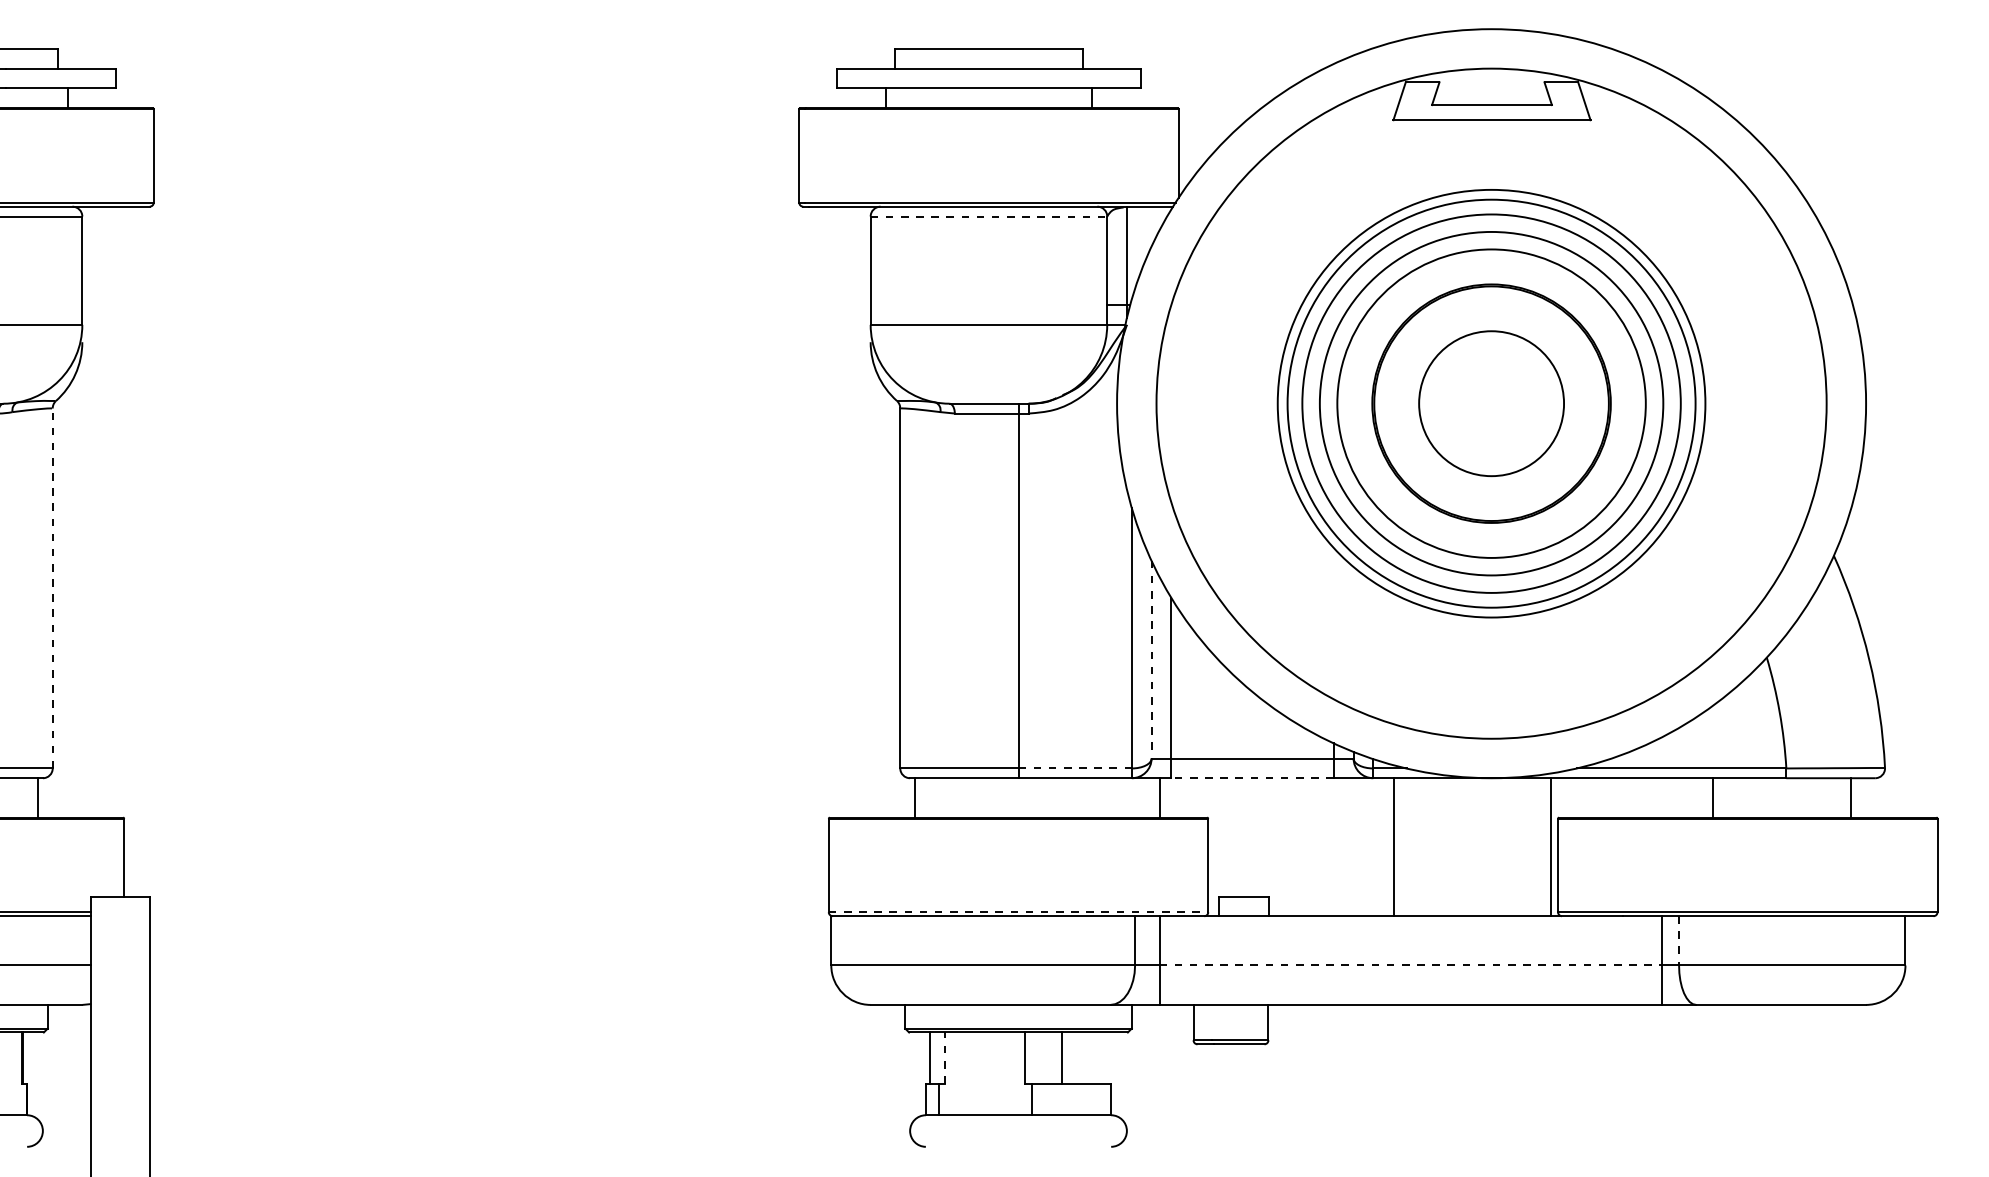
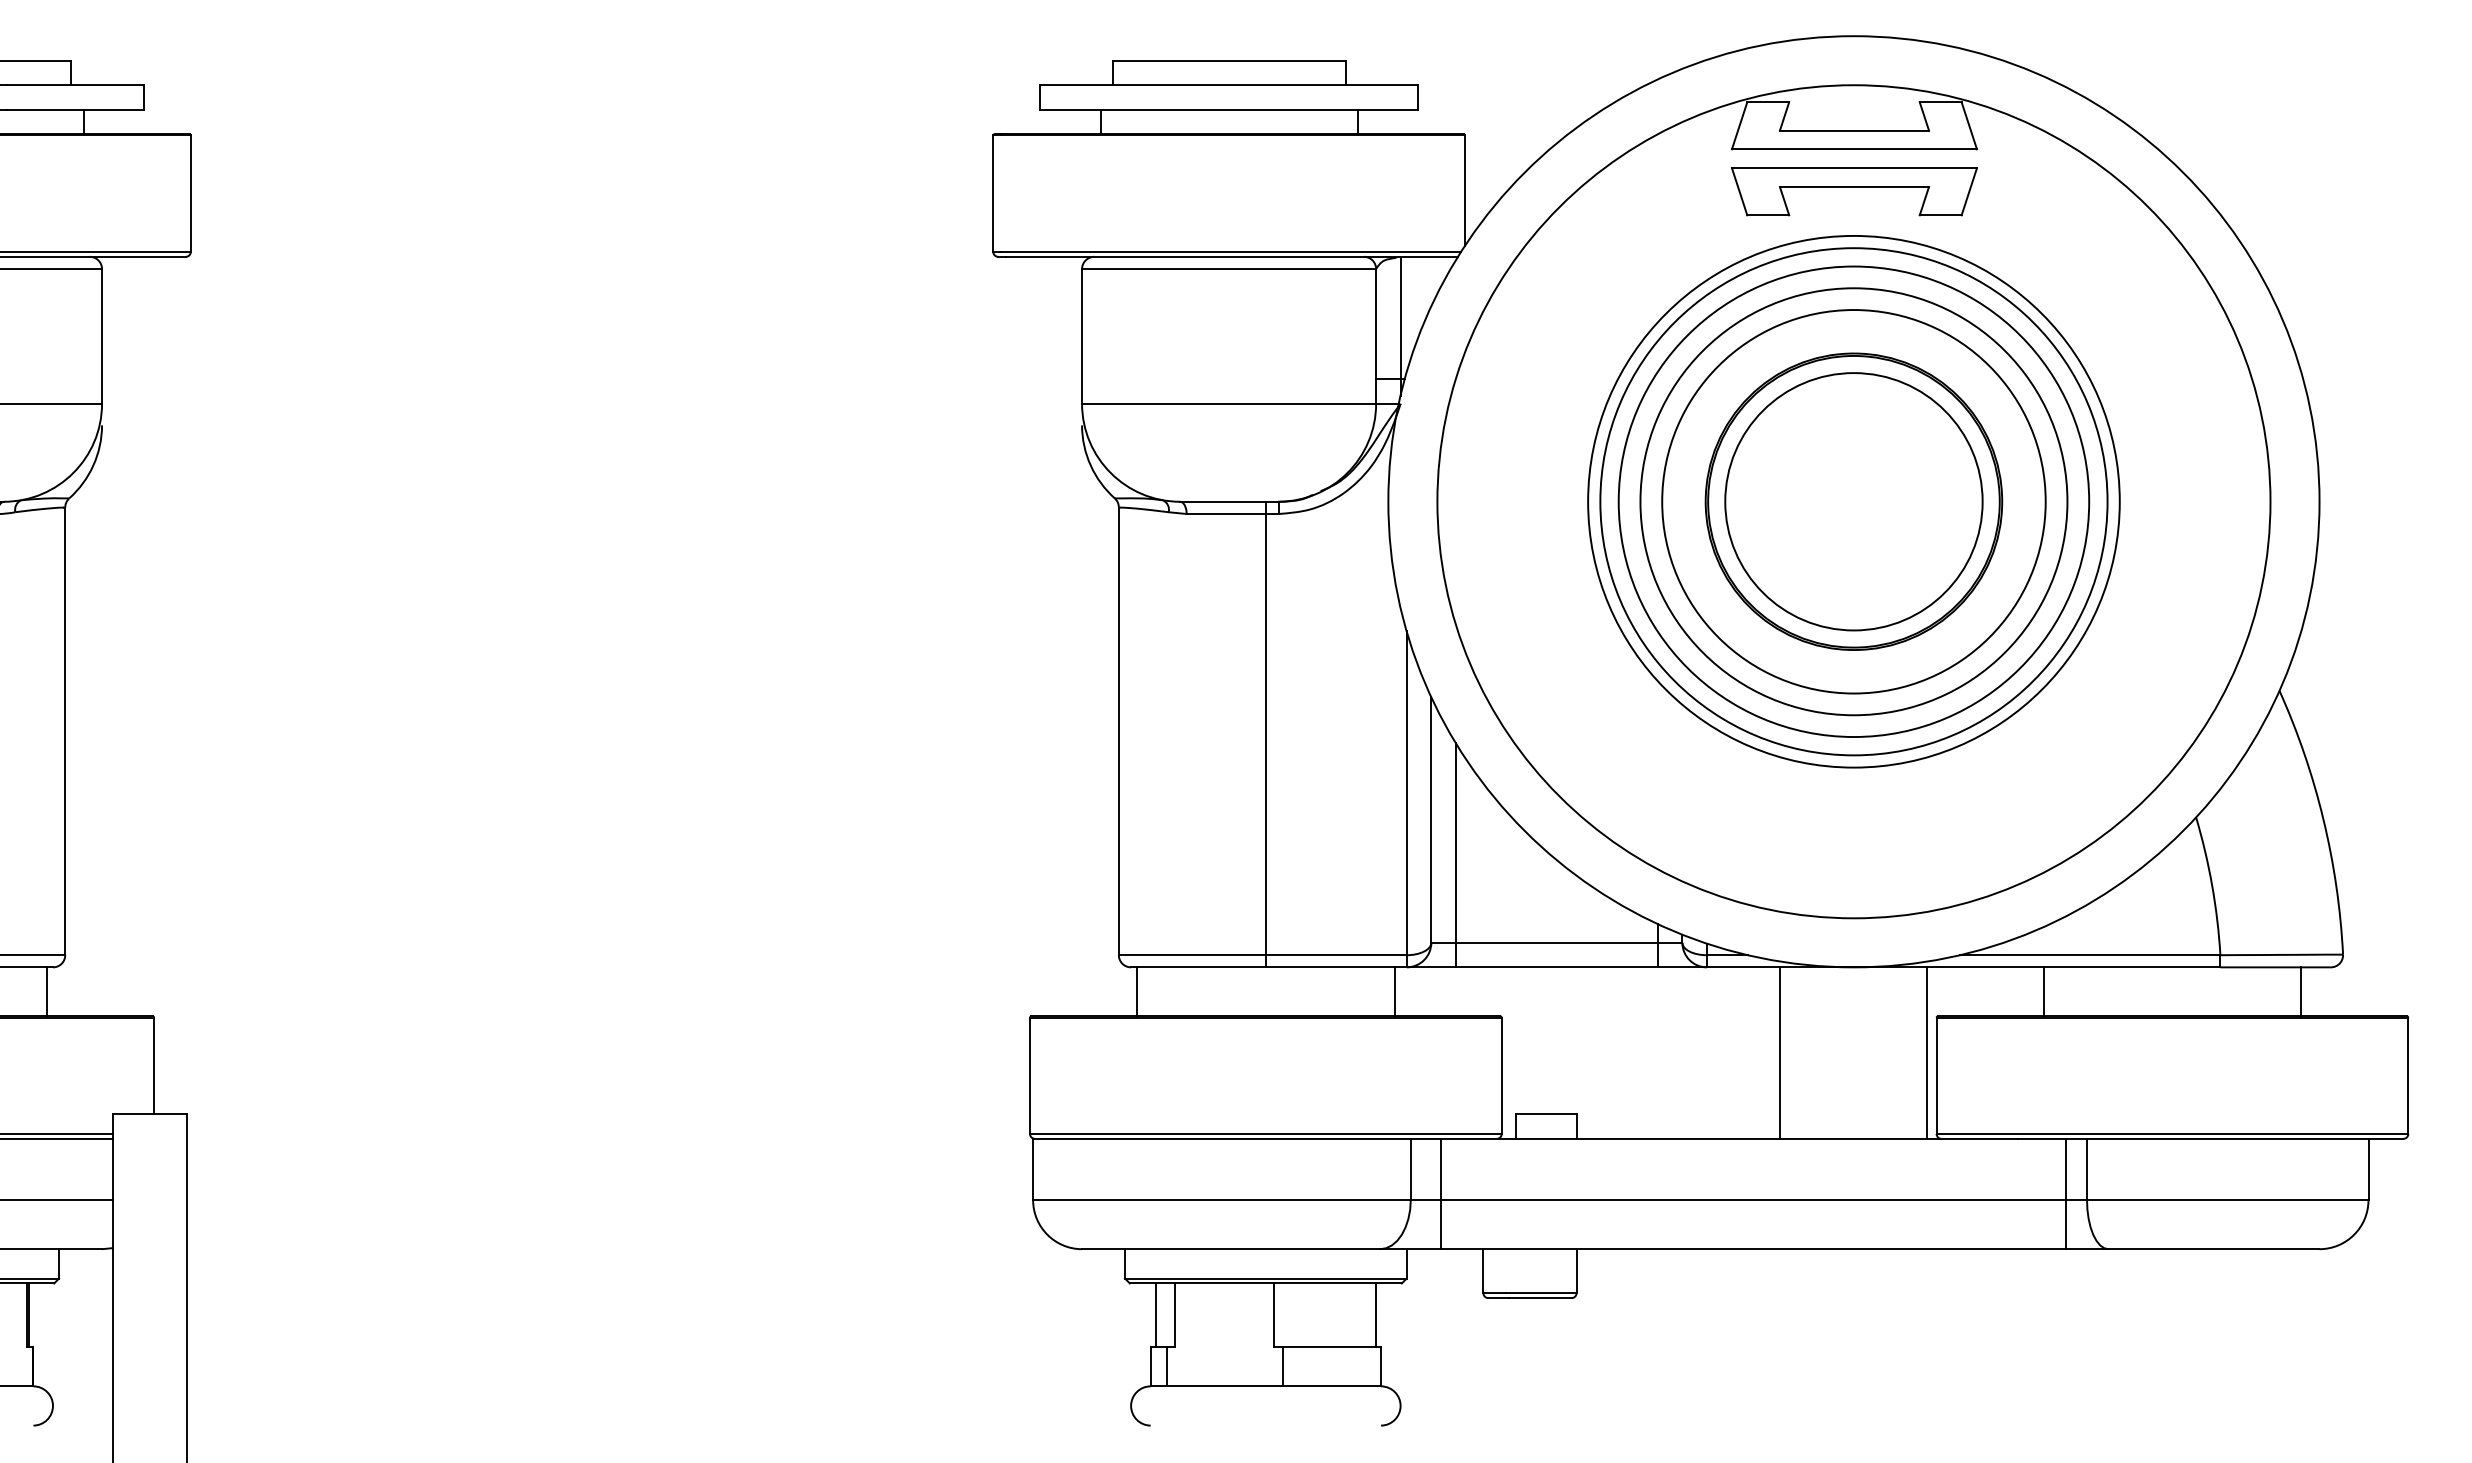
part: (1492, 154) -> (1854, 191), added
line: (989, 216) -> (1229, 269), dashed -> solid
circle: (1491, 403) -> (1853, 501), size x1.43
line: (52, 588) -> (65, 731), dashed -> solid
line: (1151, 659) -> (1431, 819), dashed -> solid
line: (1075, 768) -> (1336, 955), dashed -> solid
line: (1252, 778) -> (1556, 967), dashed -> solid
line: (1159, 797) -> (1394, 991), moved
line: (1712, 797) -> (2043, 991), moved
line: (1393, 846) -> (1780, 1052), moved
line: (1018, 911) -> (1265, 1133), dashed -> solid
line: (1679, 940) -> (2087, 1169), dashed -> solid
line: (1410, 965) -> (1753, 1200), dashed -> solid
line: (945, 1058) -> (1174, 1315), dashed -> solid
line: (1062, 1058) -> (1376, 1315), moved

